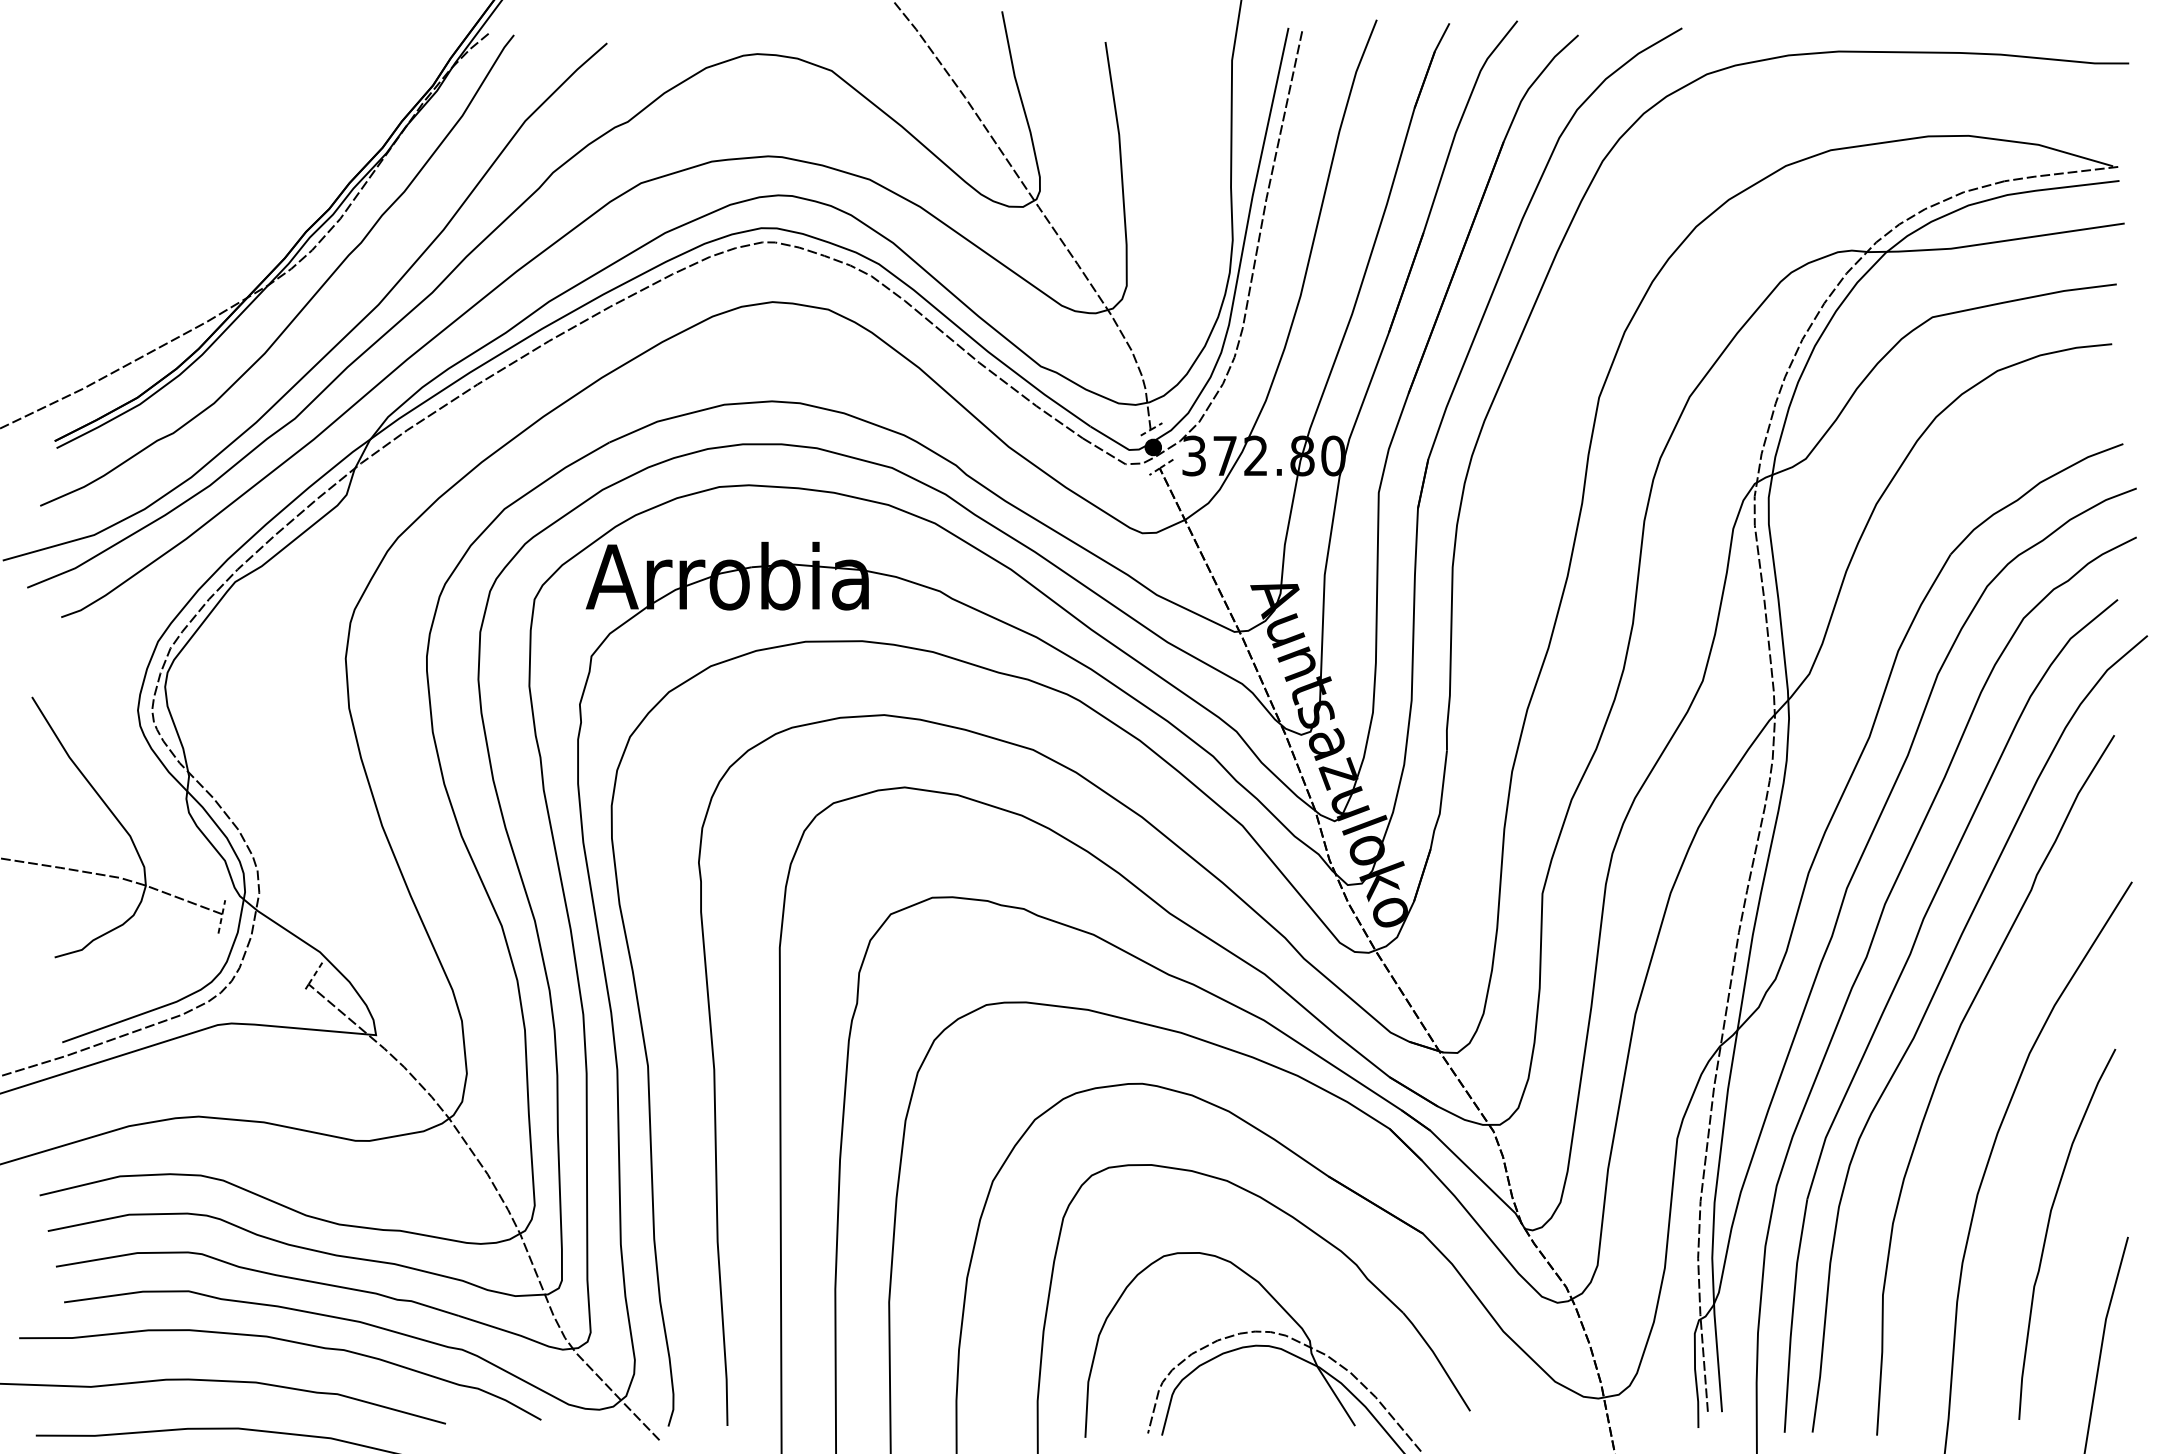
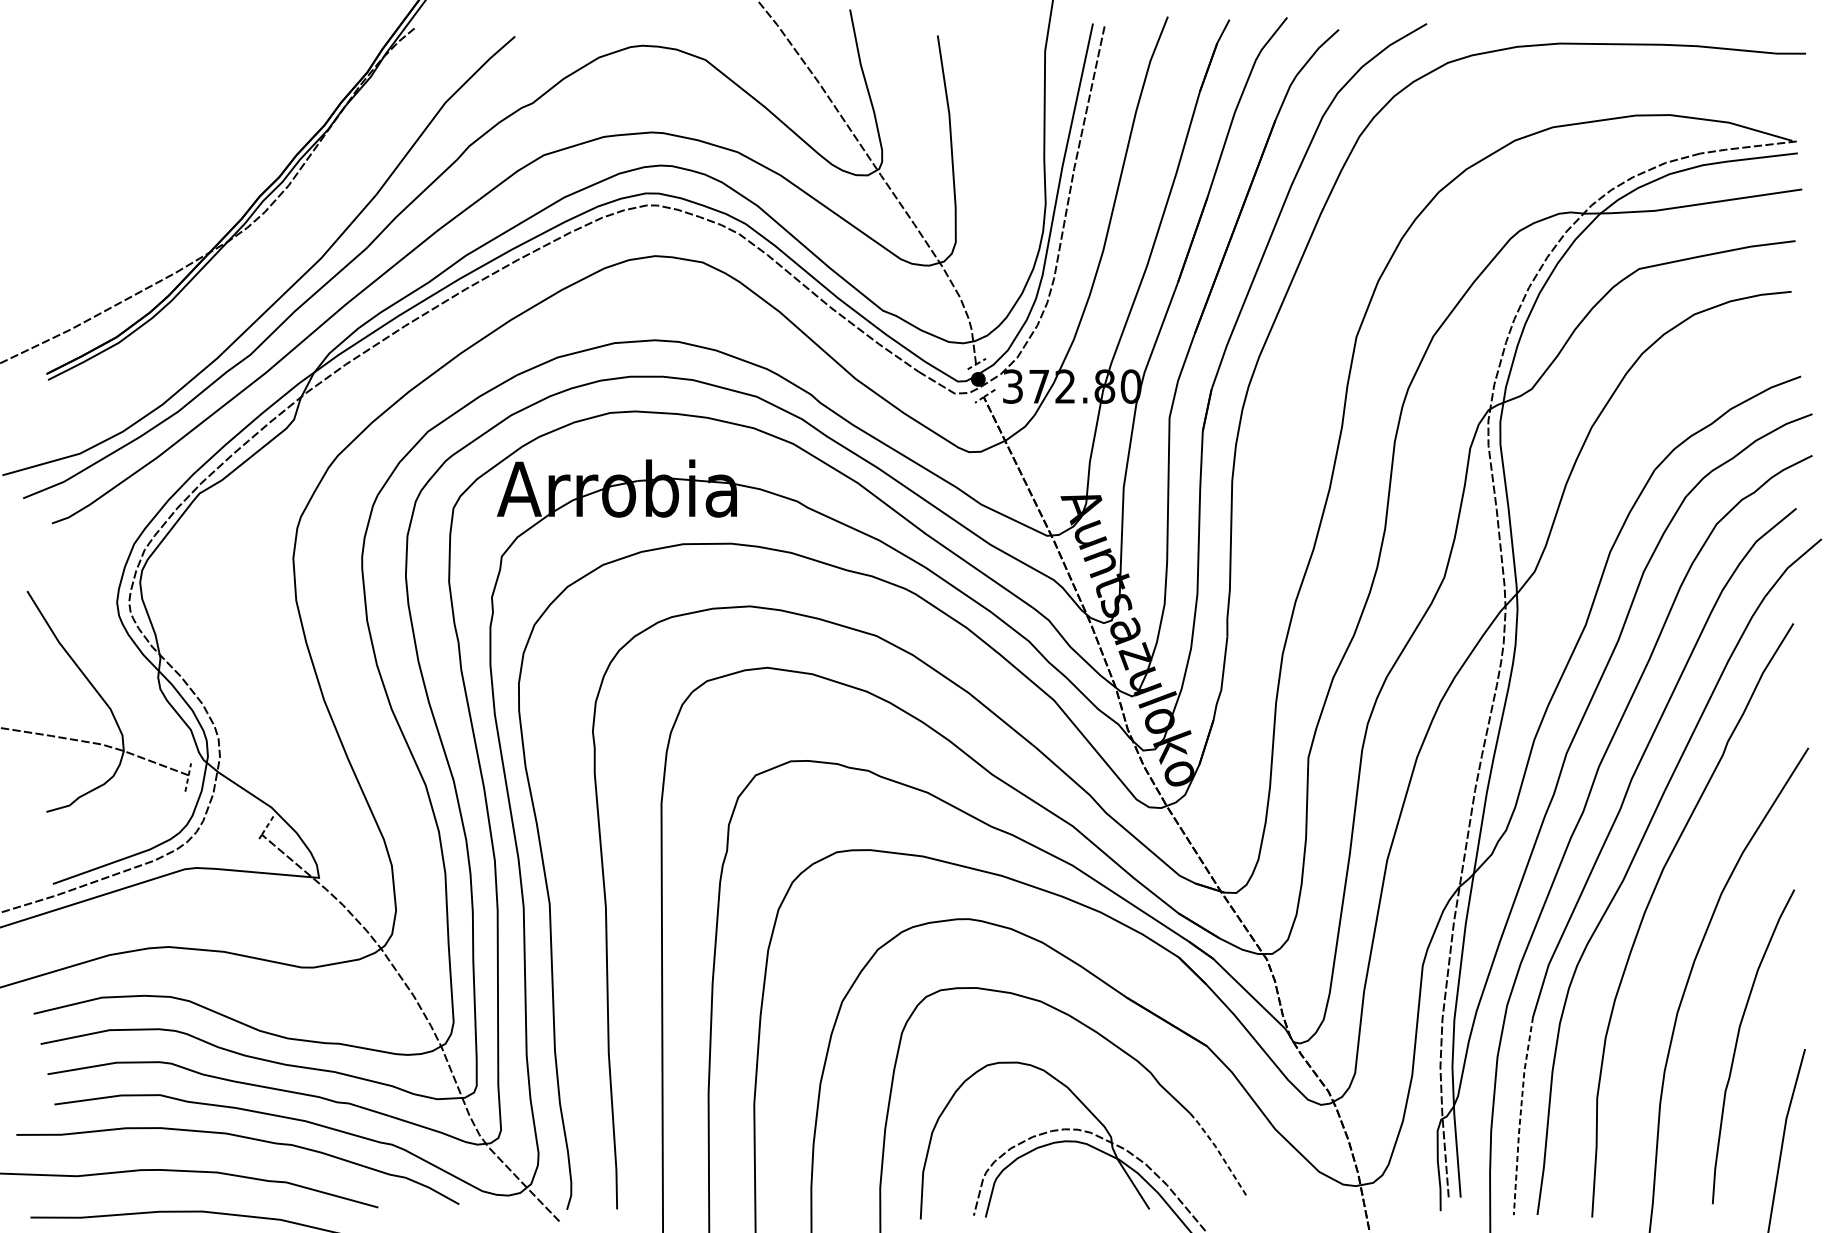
curve: (308, 300) -> (261, 254), removed
line: (1792, 1315) -> (1520, 1115), solid -> dashed
line: (1438, 1359) -> (1220, 1152), solid -> dashed

